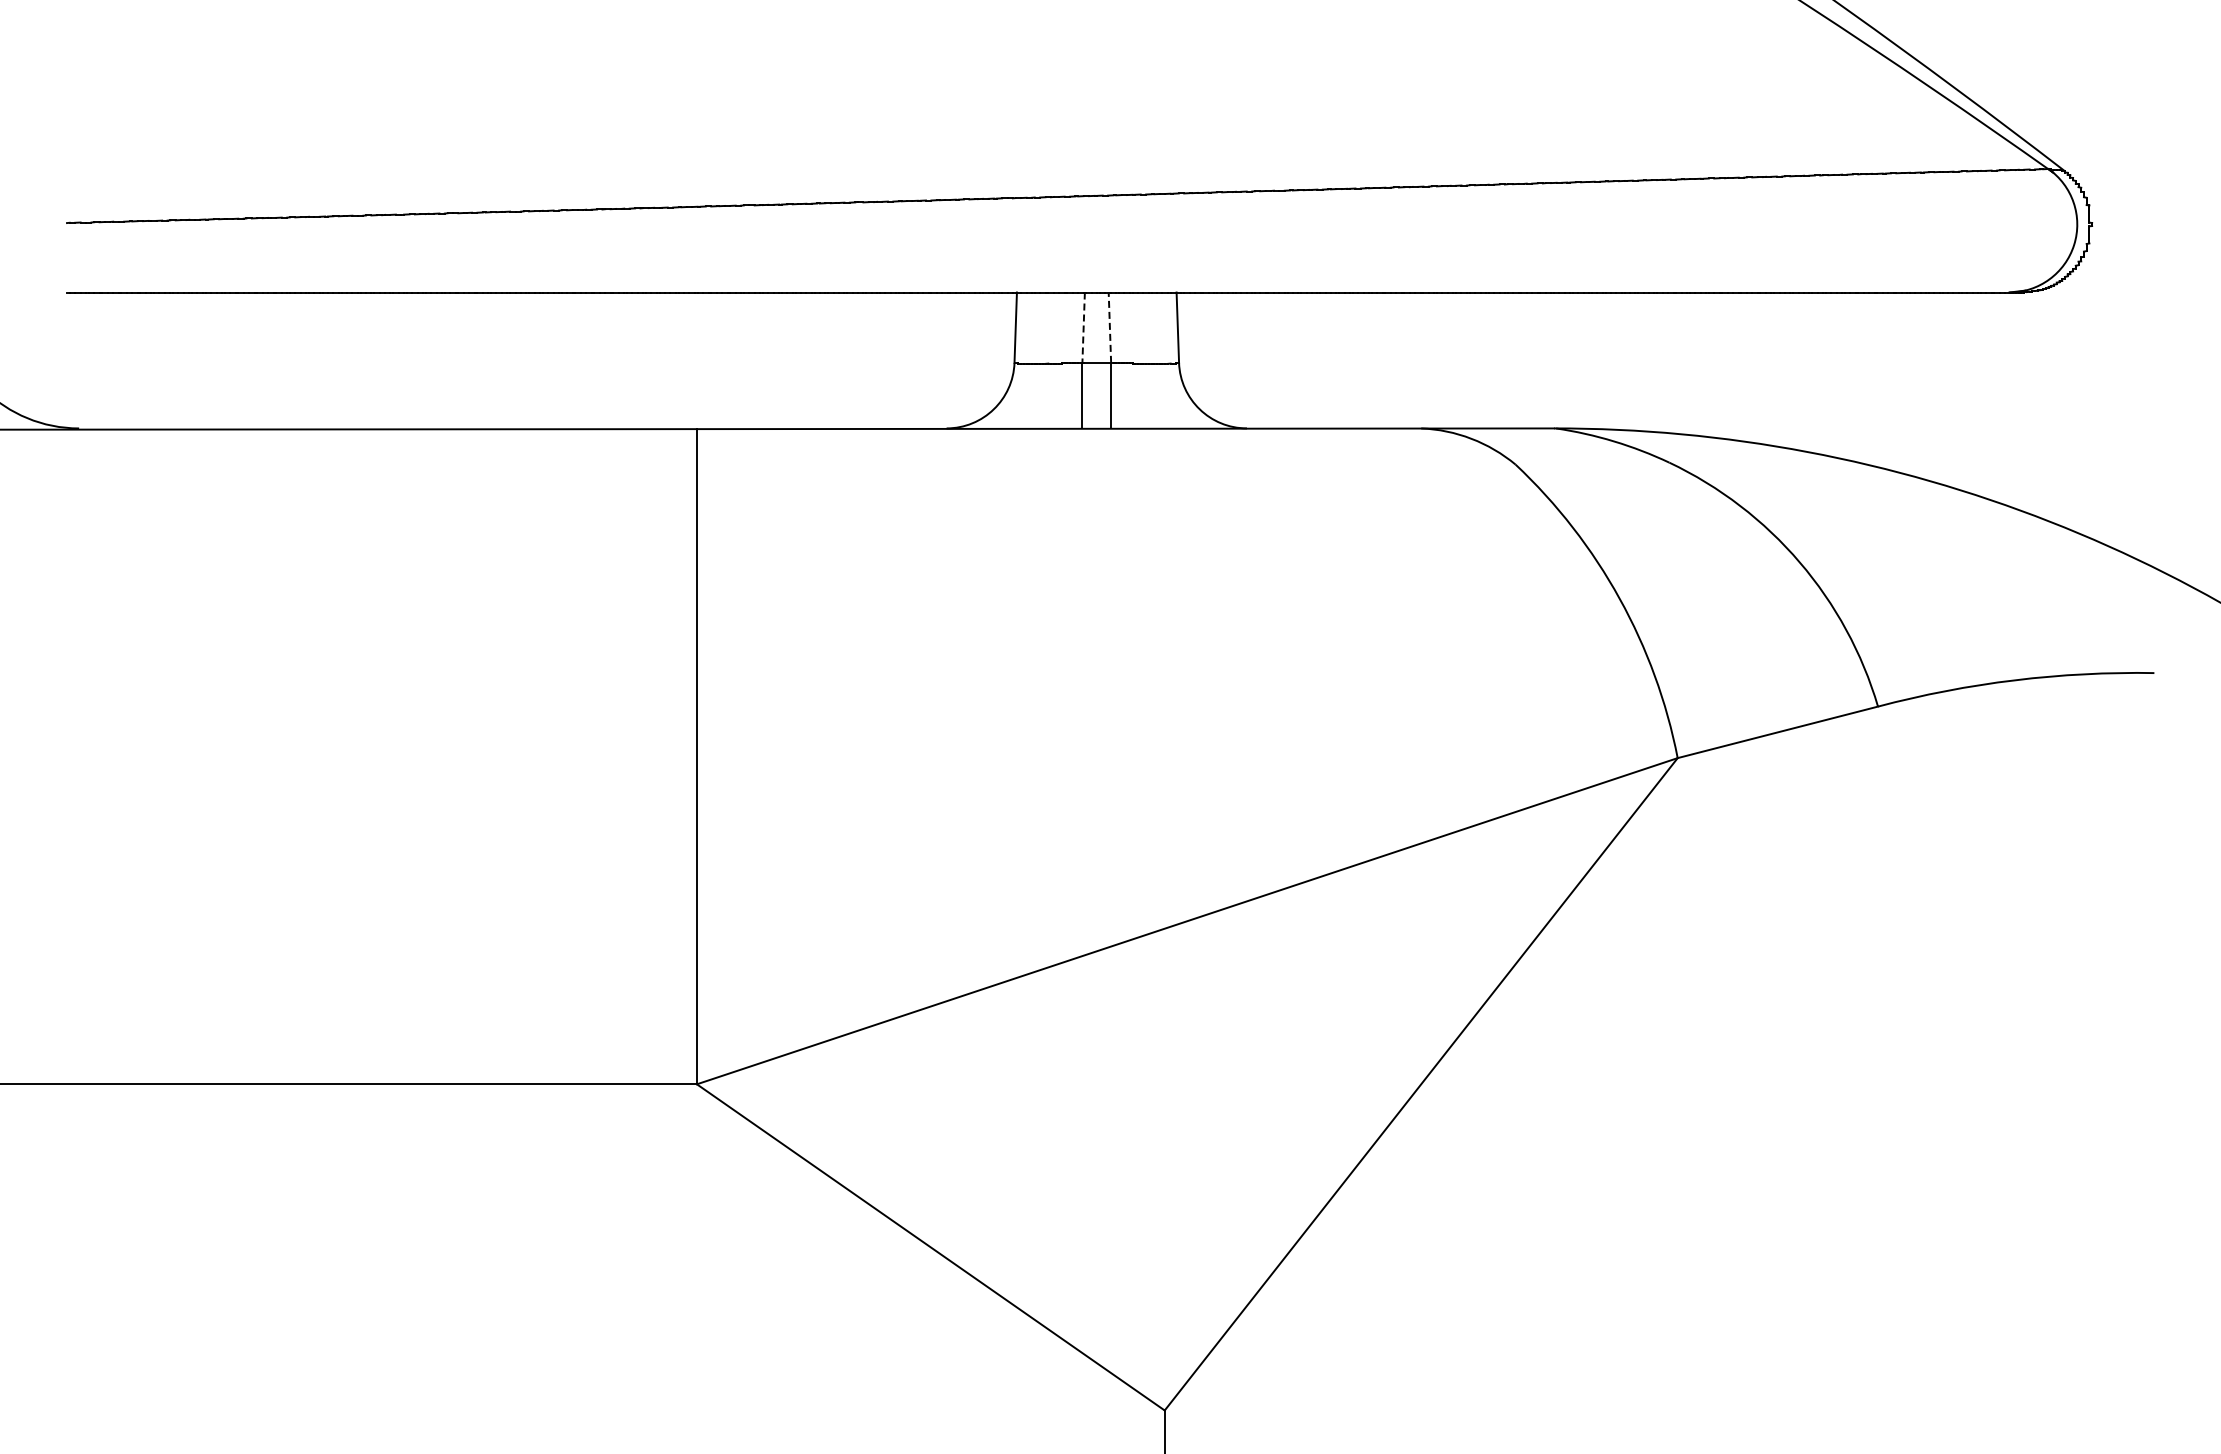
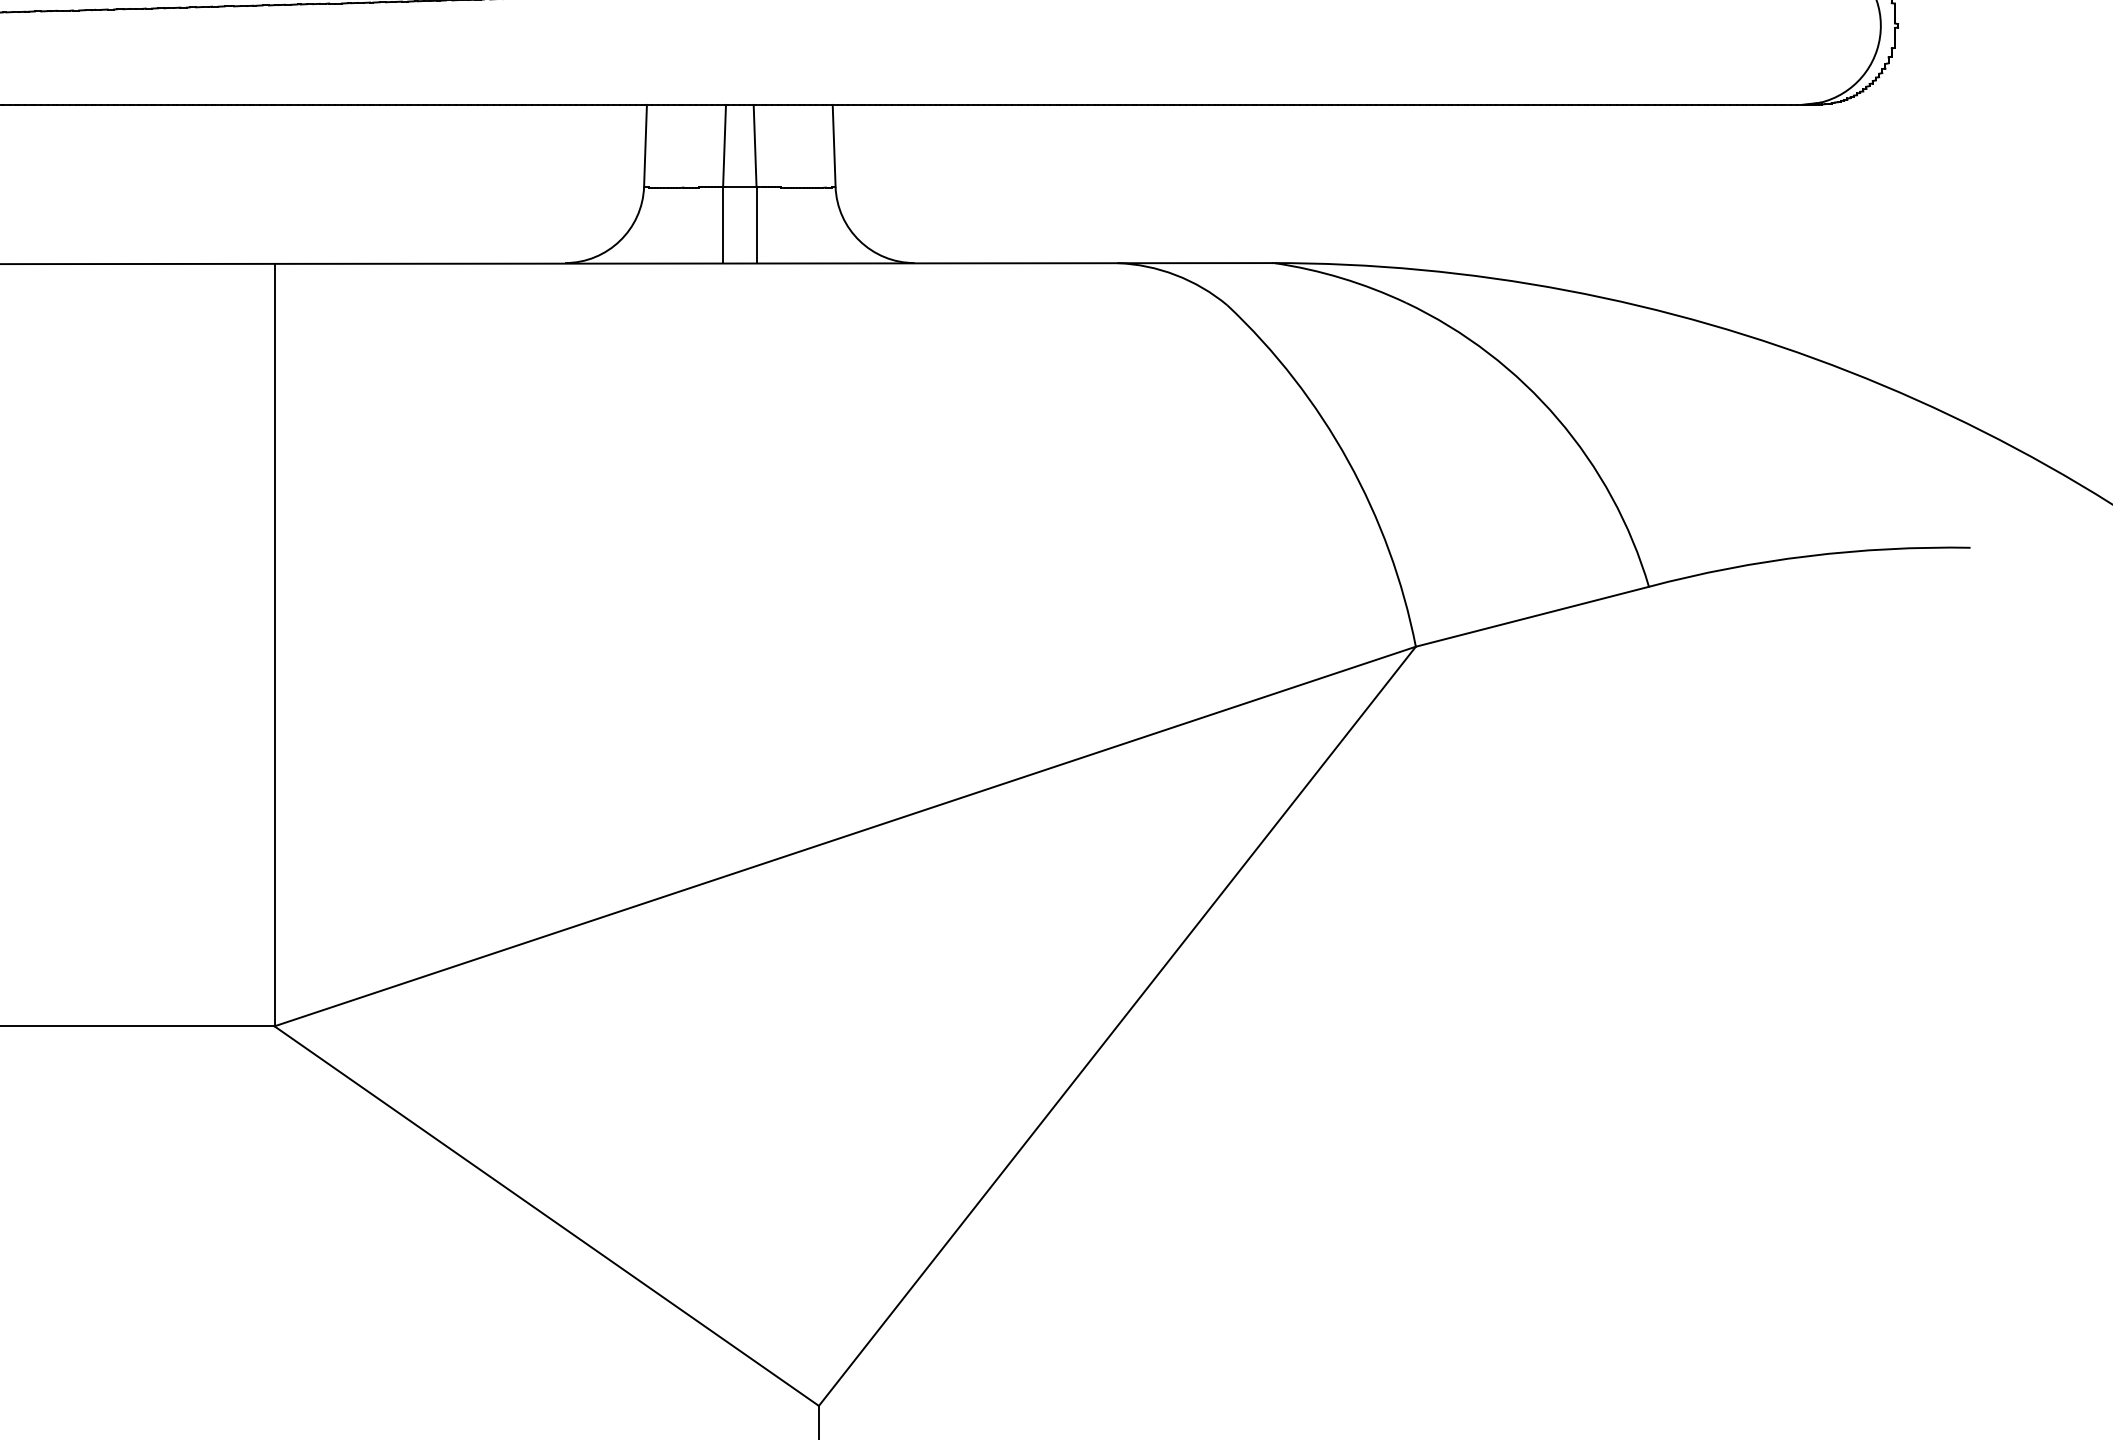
line: (1109, 327) -> (754, 145), dashed -> solid
line: (1083, 328) -> (724, 146), dashed -> solid

